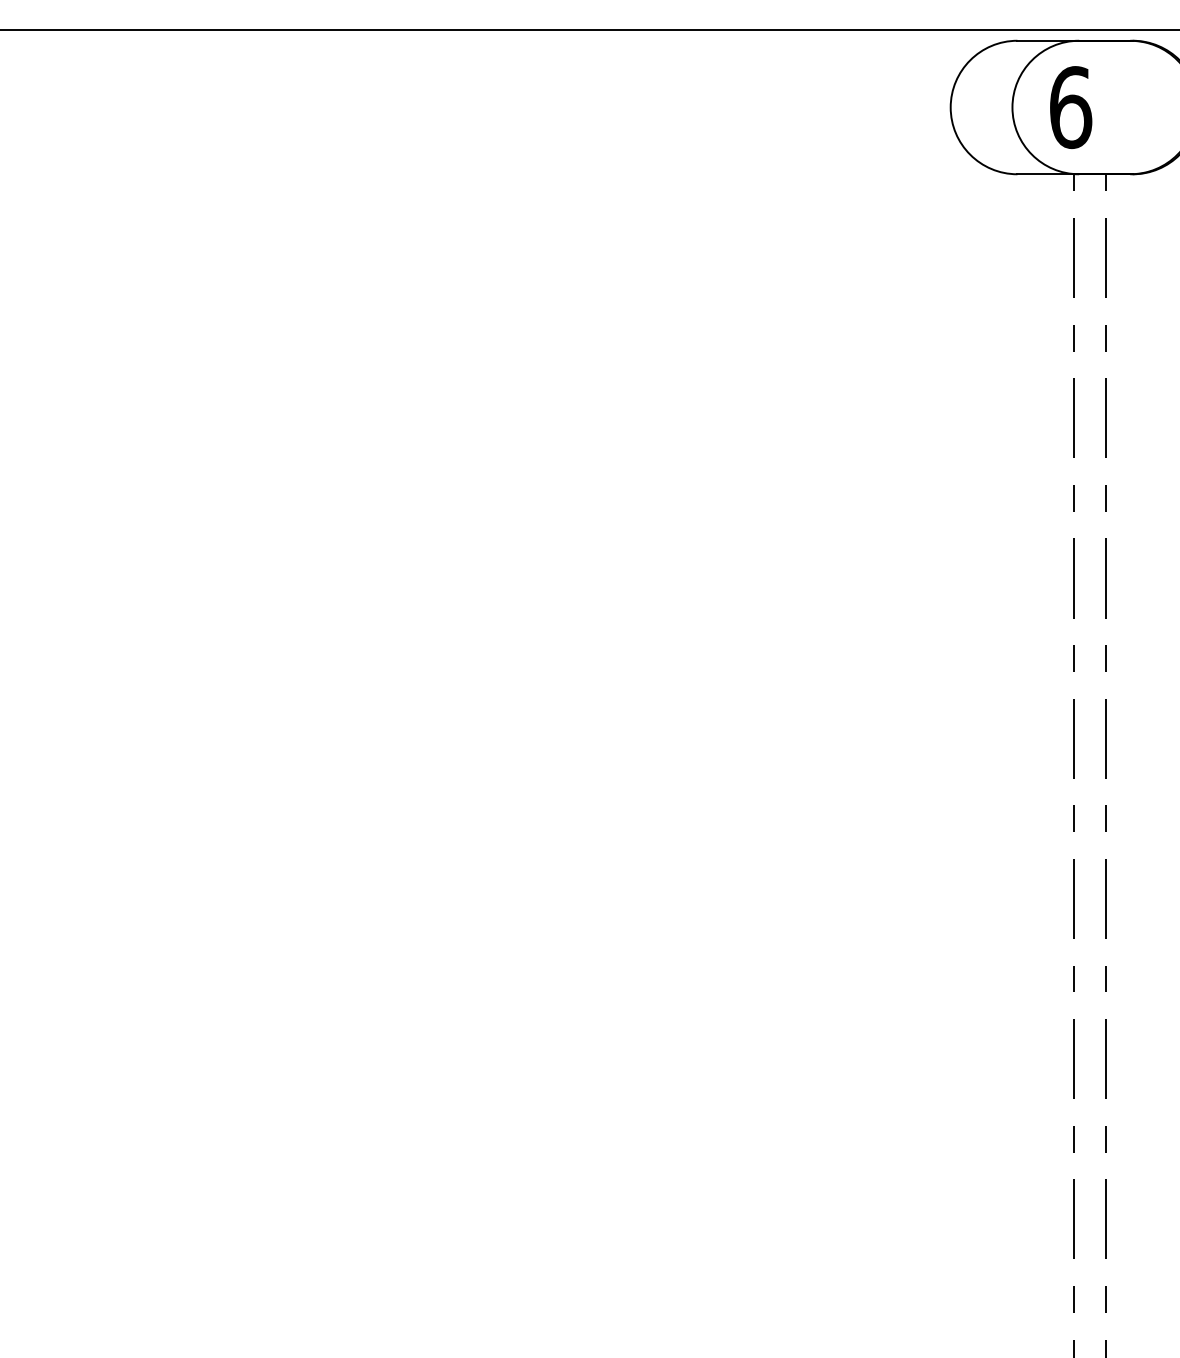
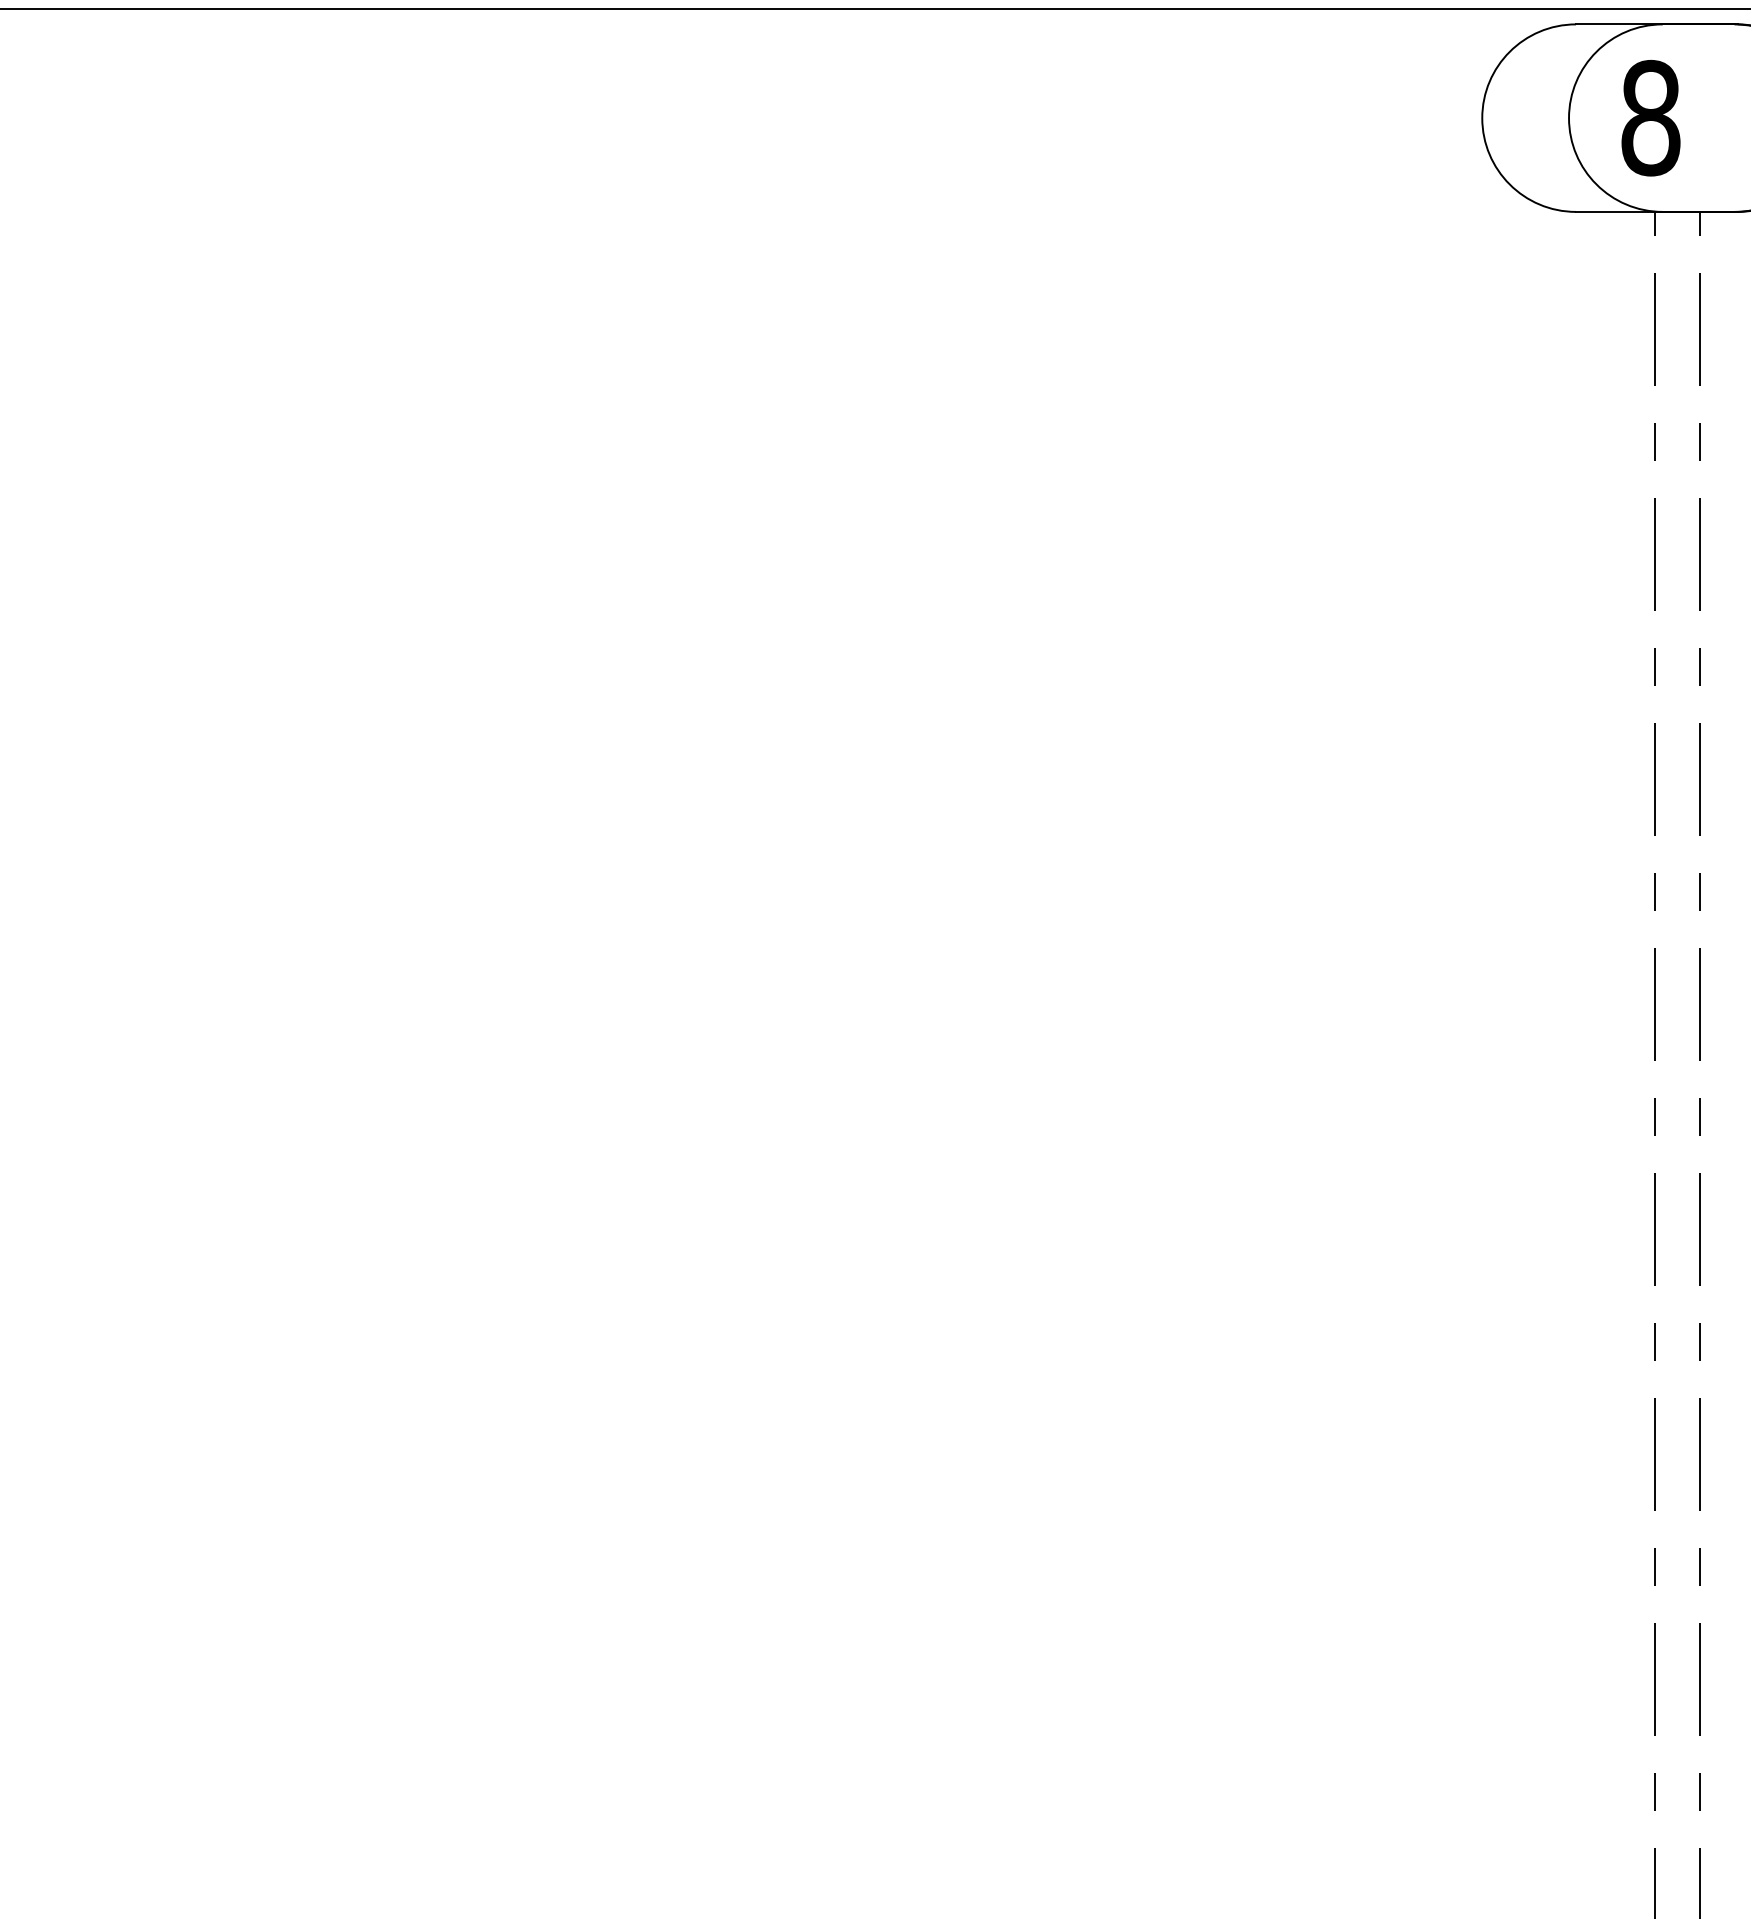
text: (1071, 107) -> (1651, 117), 6 -> 8

